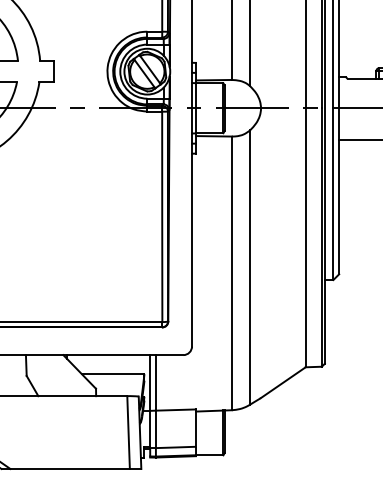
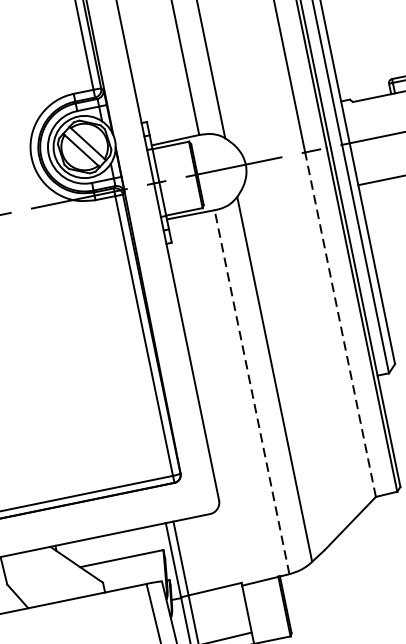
line: (305, 237) -> (340, 324), solid -> dashed
line: (231, 273) -> (251, 392), solid -> dashed

